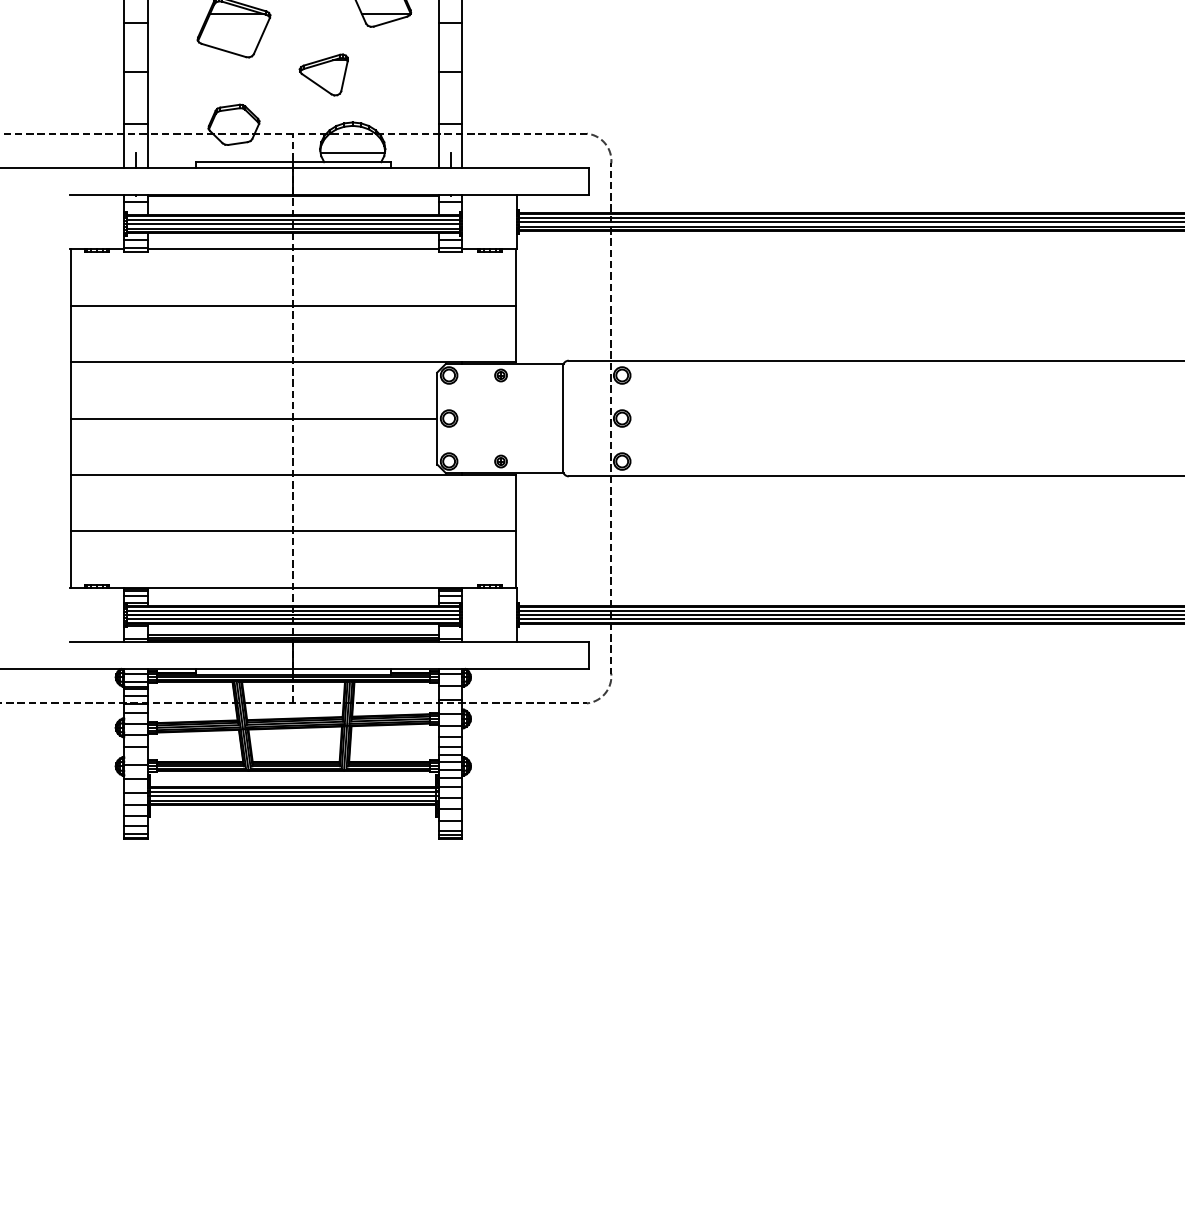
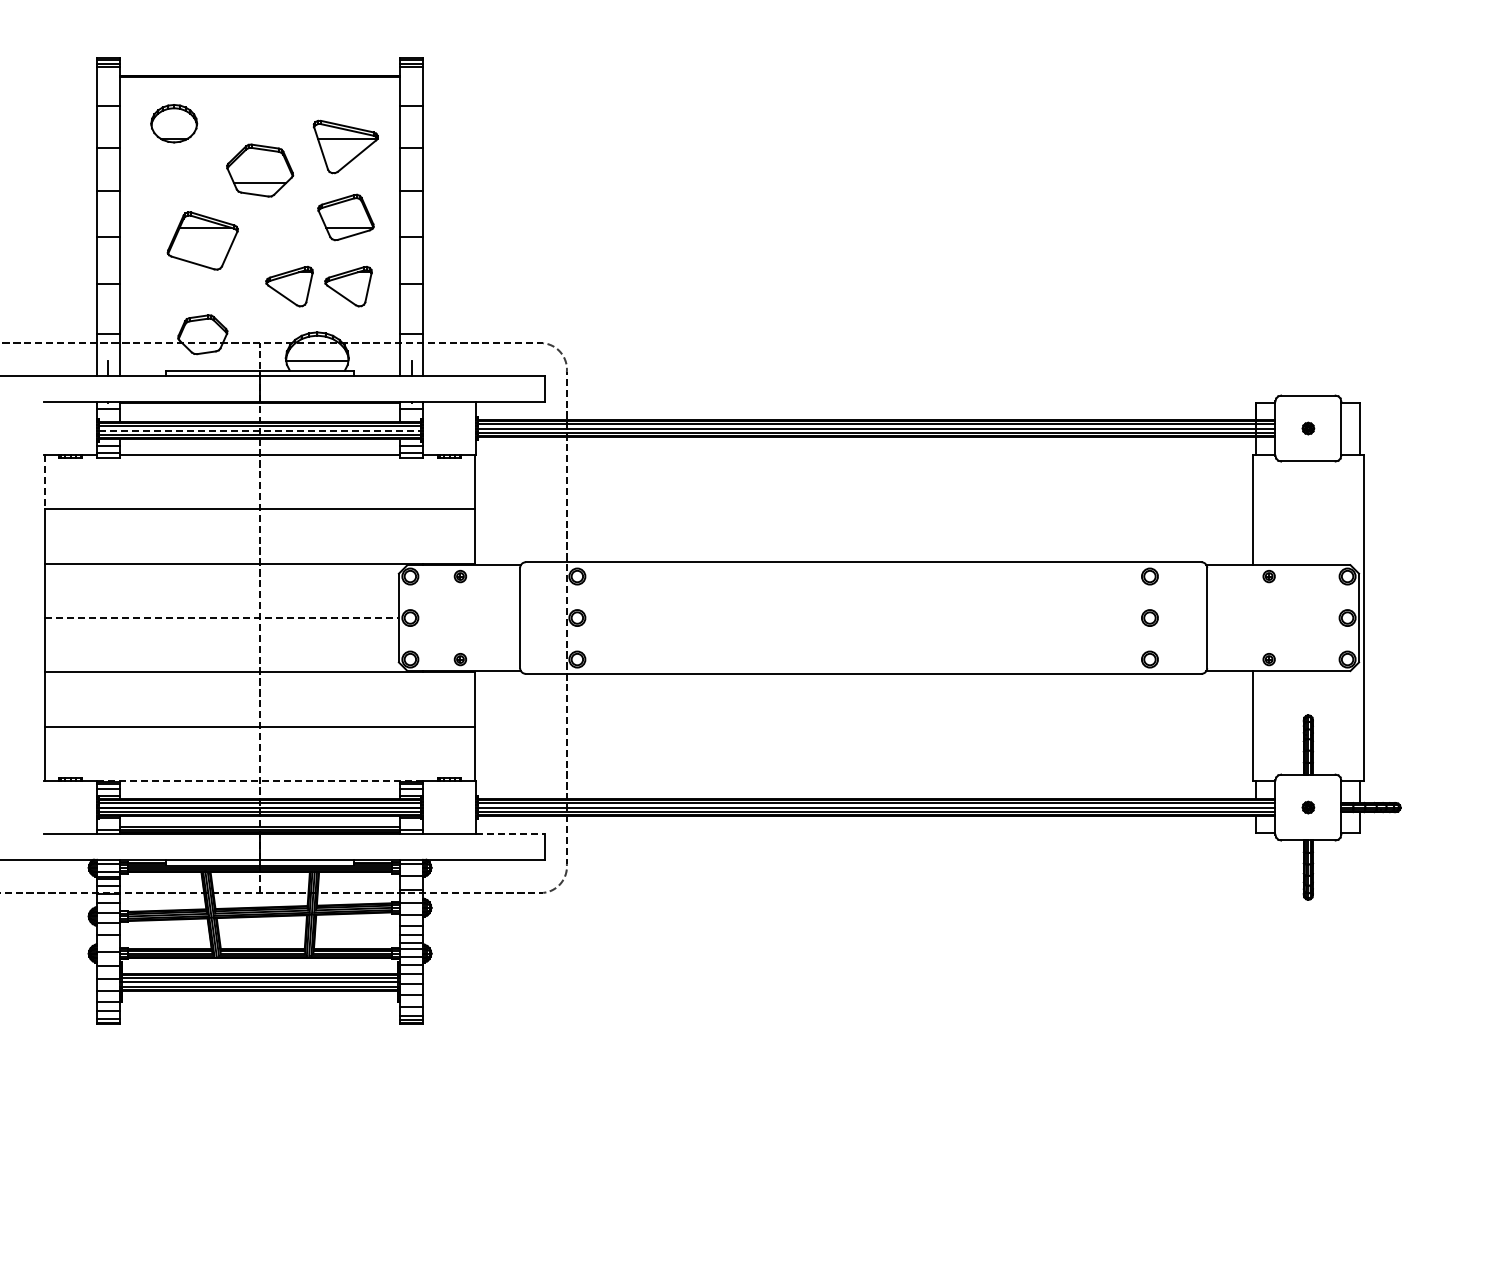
part: (384, 74) -> (348, 286), added
line: (293, 224) -> (260, 430), solid -> dashed
line: (70, 278) -> (45, 482), solid -> dashed
line: (253, 418) -> (221, 618), solid -> dashed
line: (293, 587) -> (260, 781), solid -> dashed
line: (552, 641) -> (510, 833), solid -> dashed

